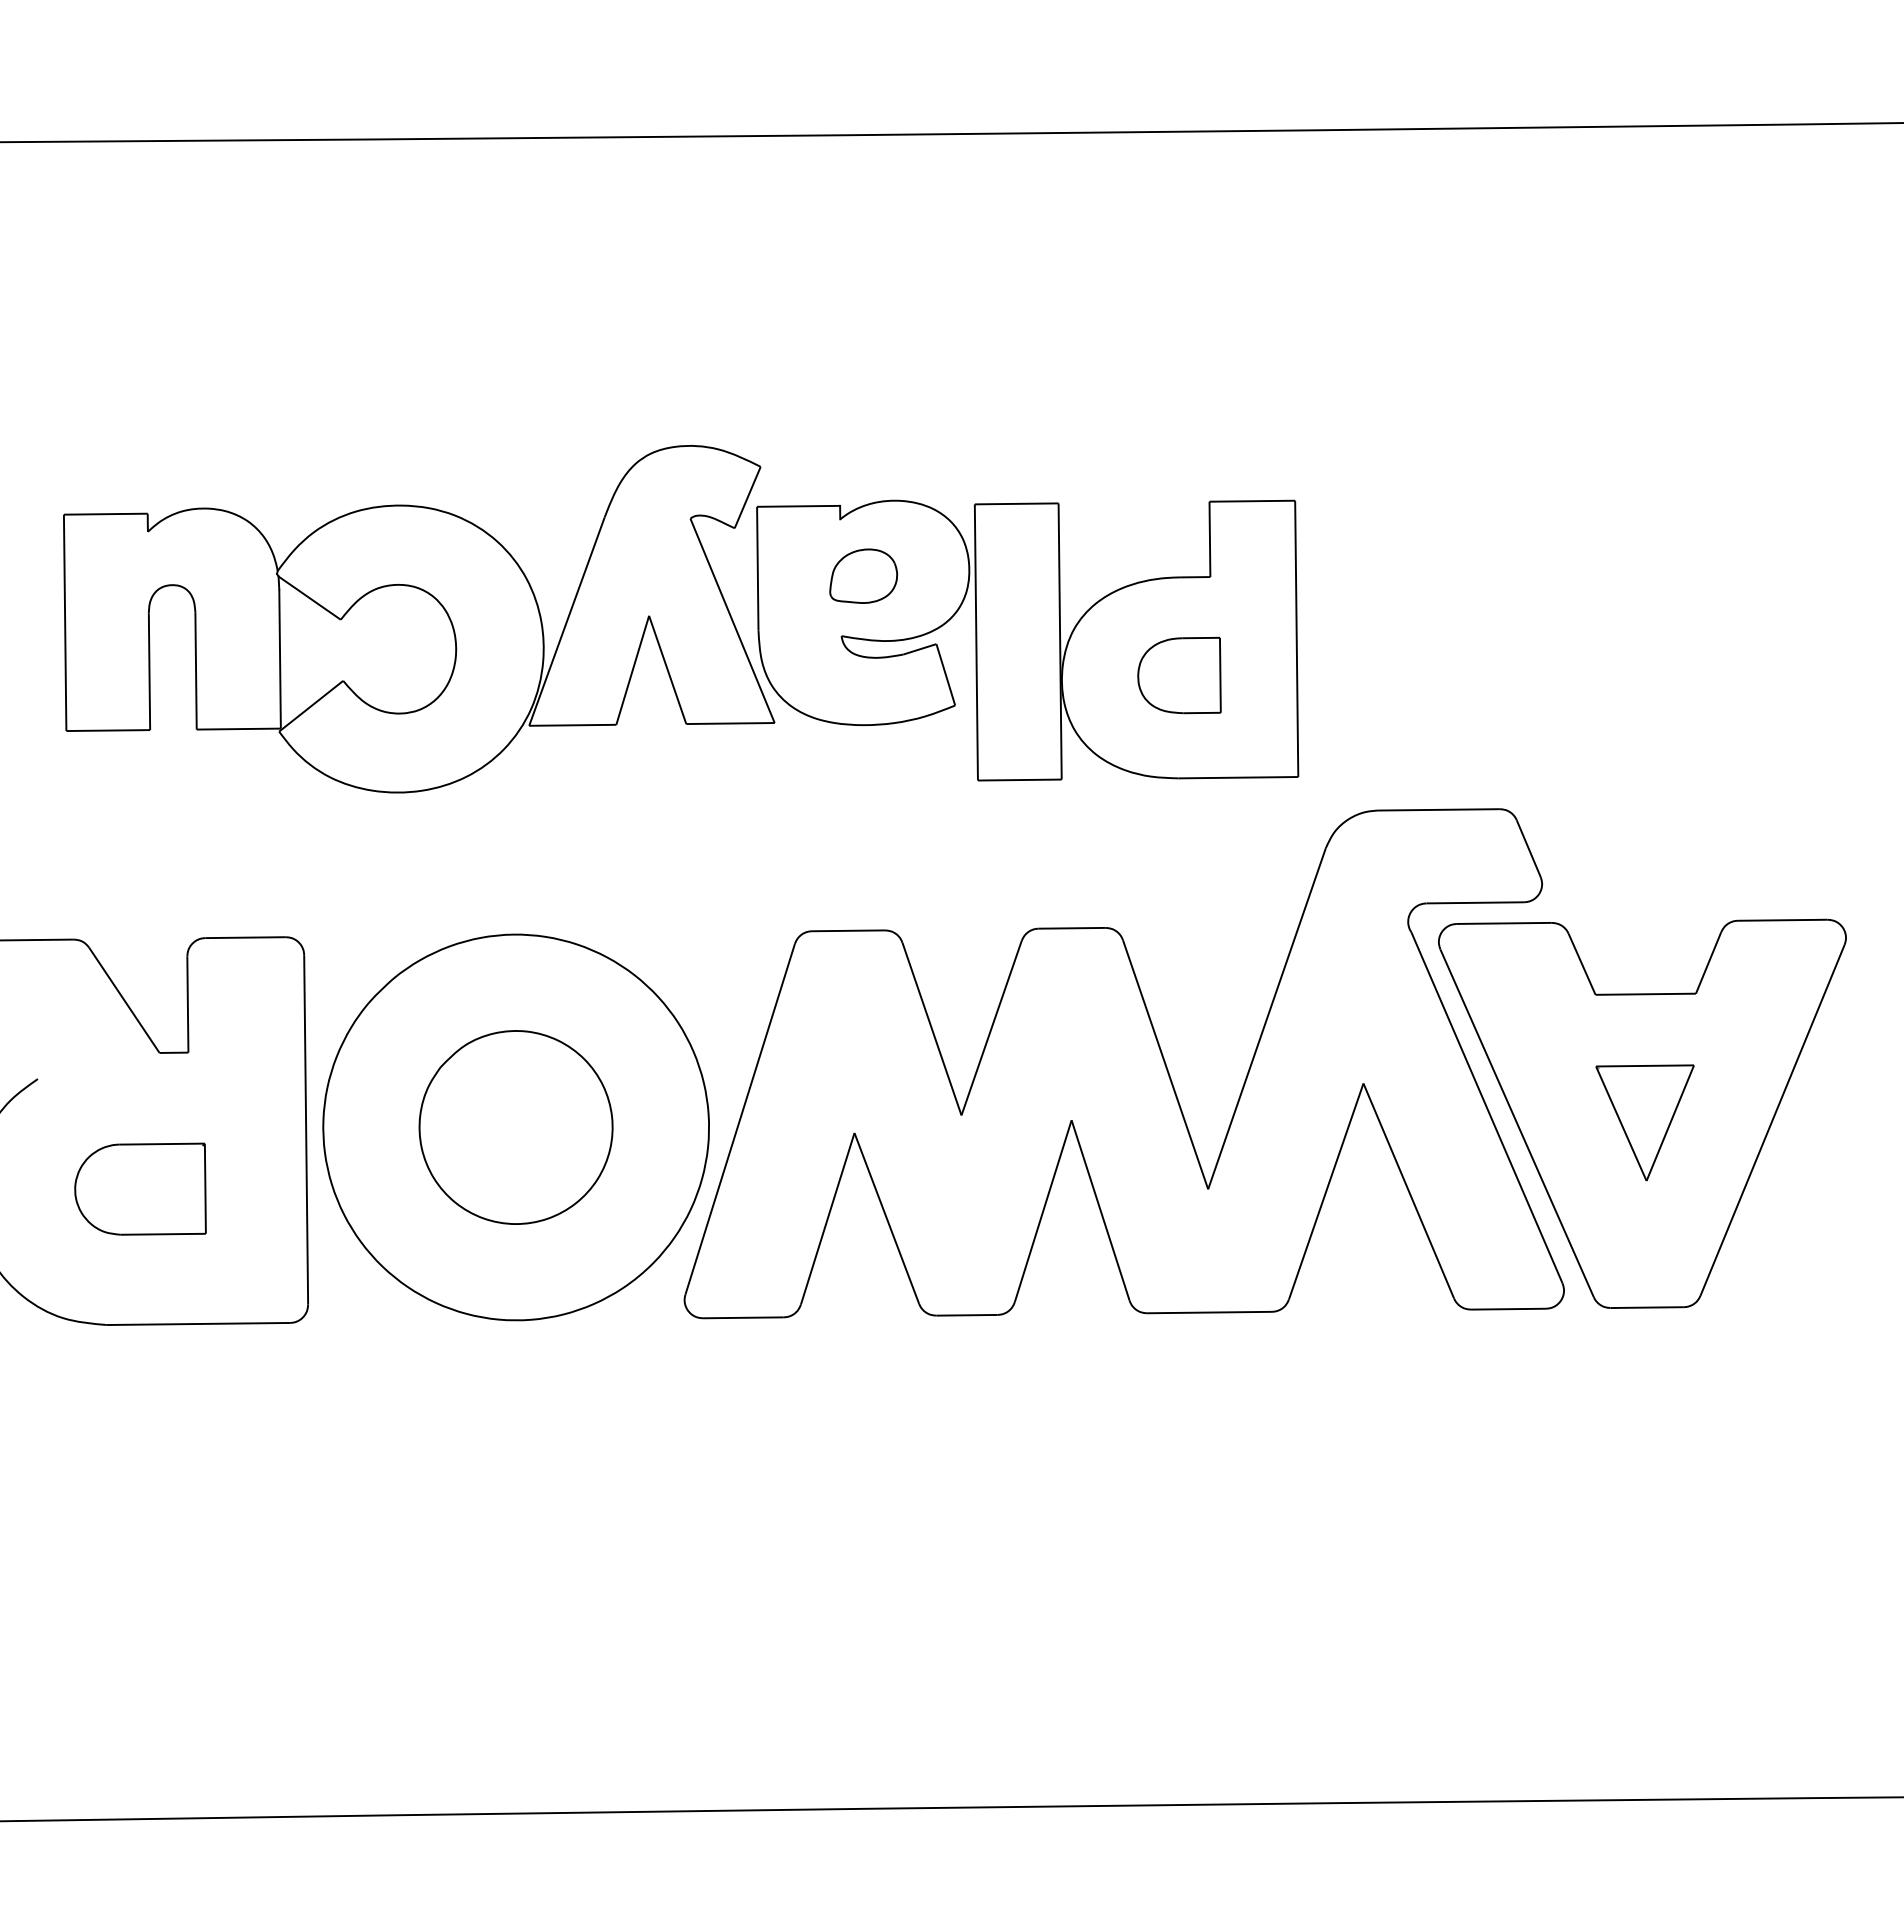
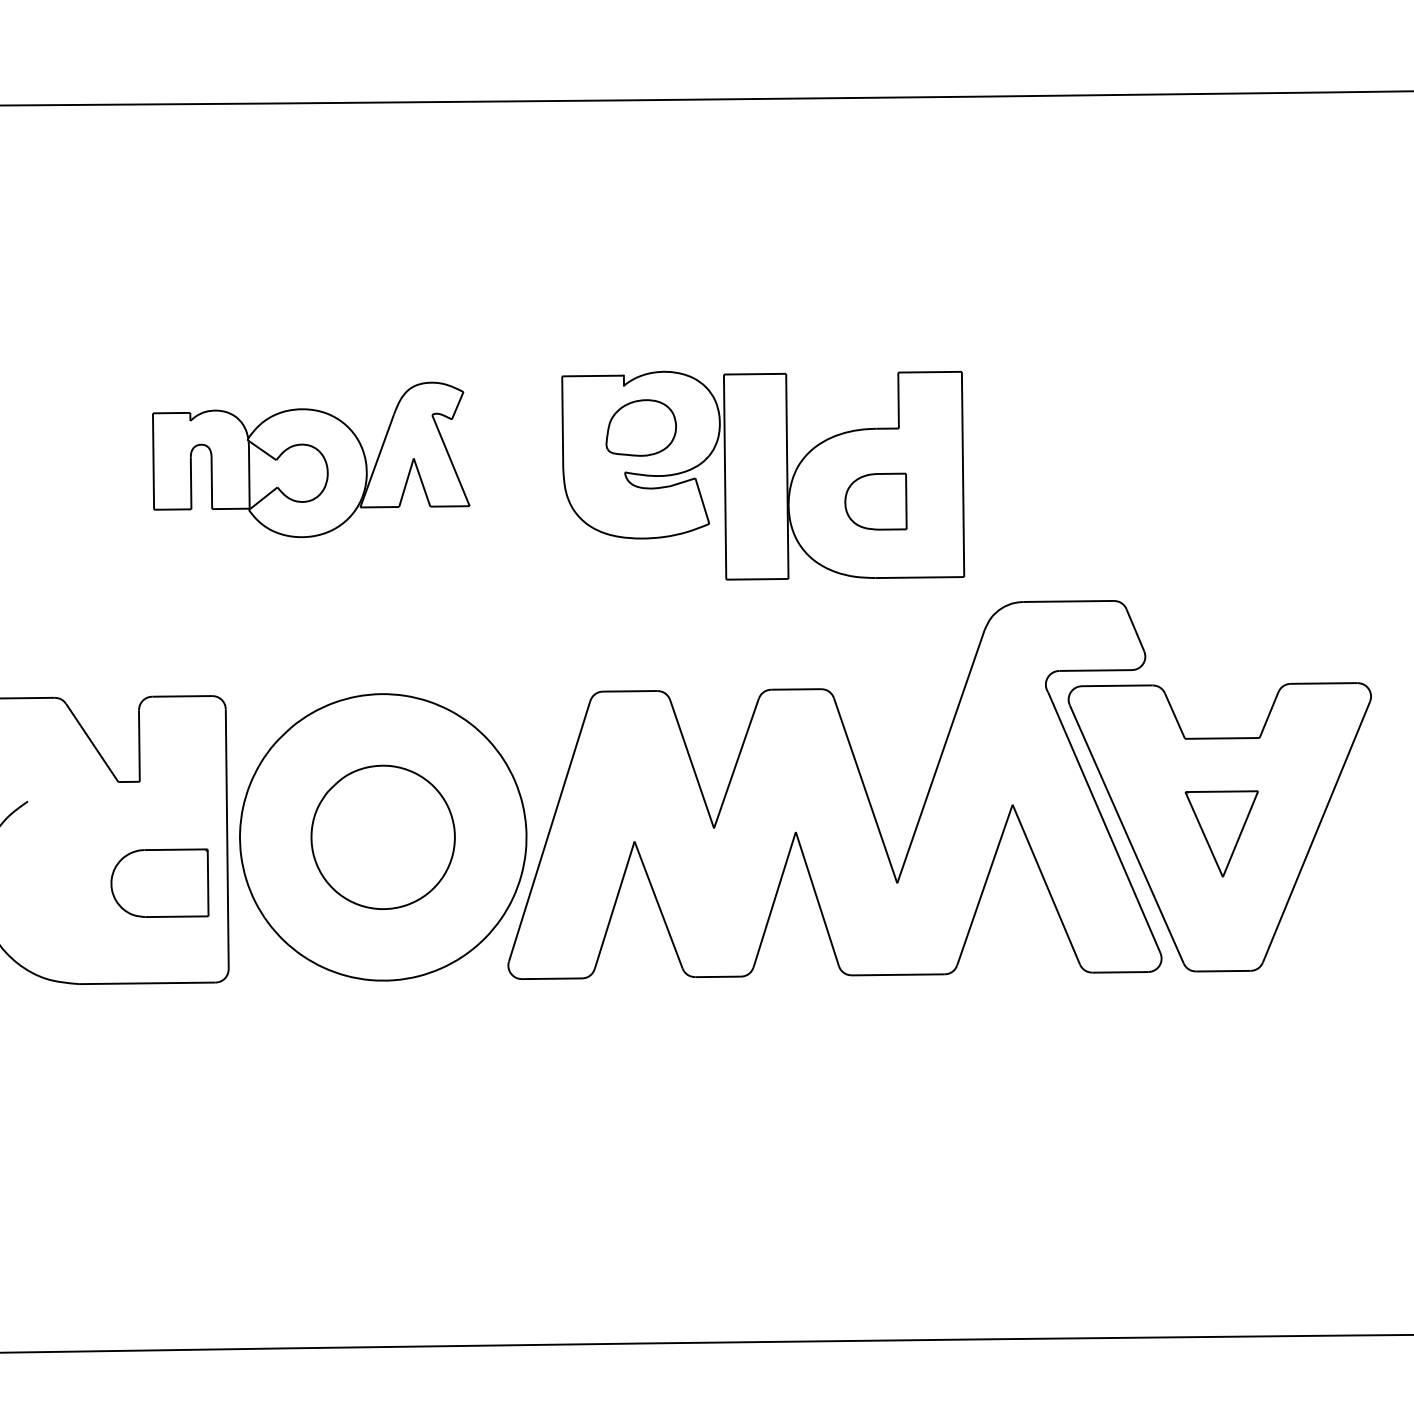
part: (863, 575) -> (641, 427), size x1.4
part: (419, 619) -> (311, 460), size x0.6
part: (140, 1188) -> (159, 882), moved

